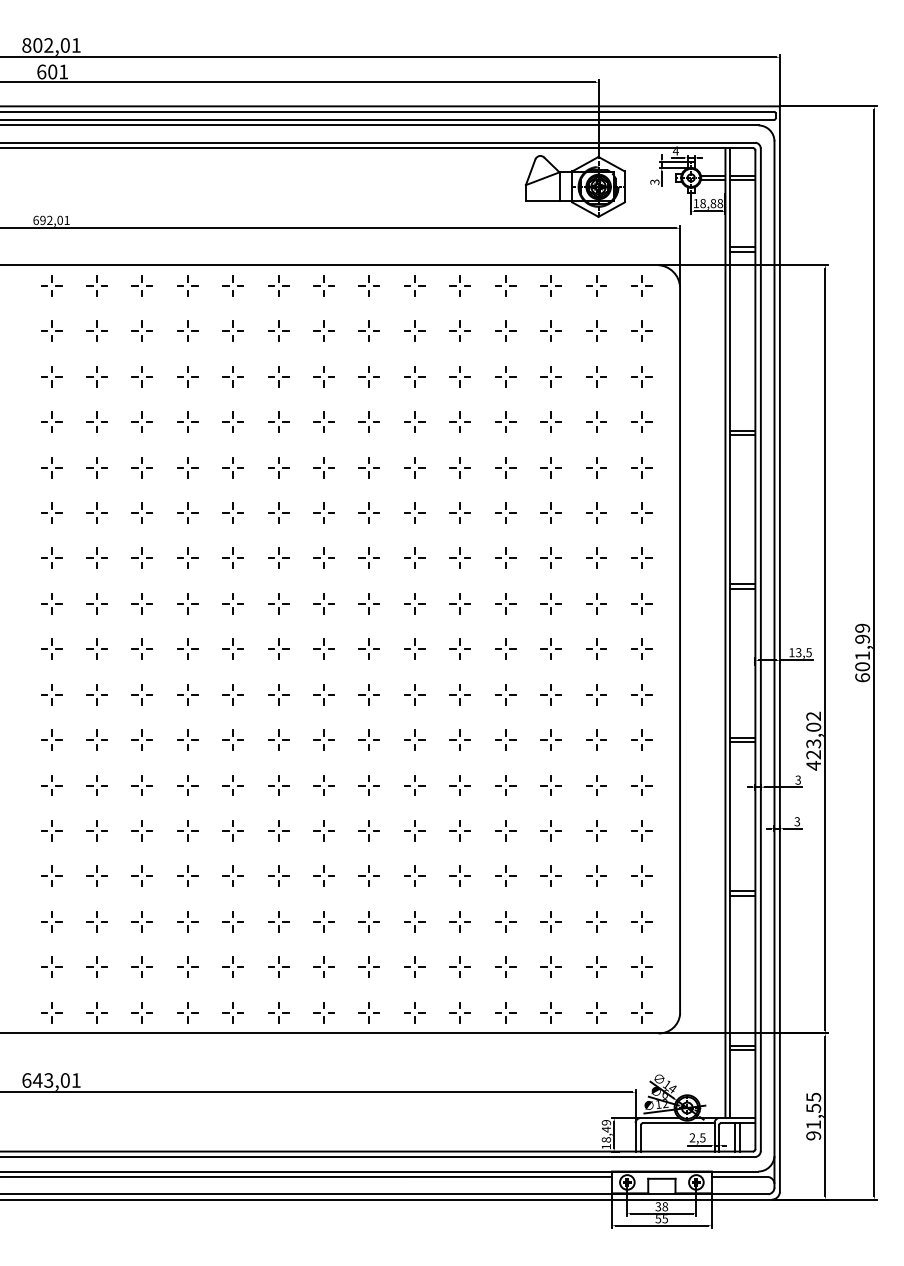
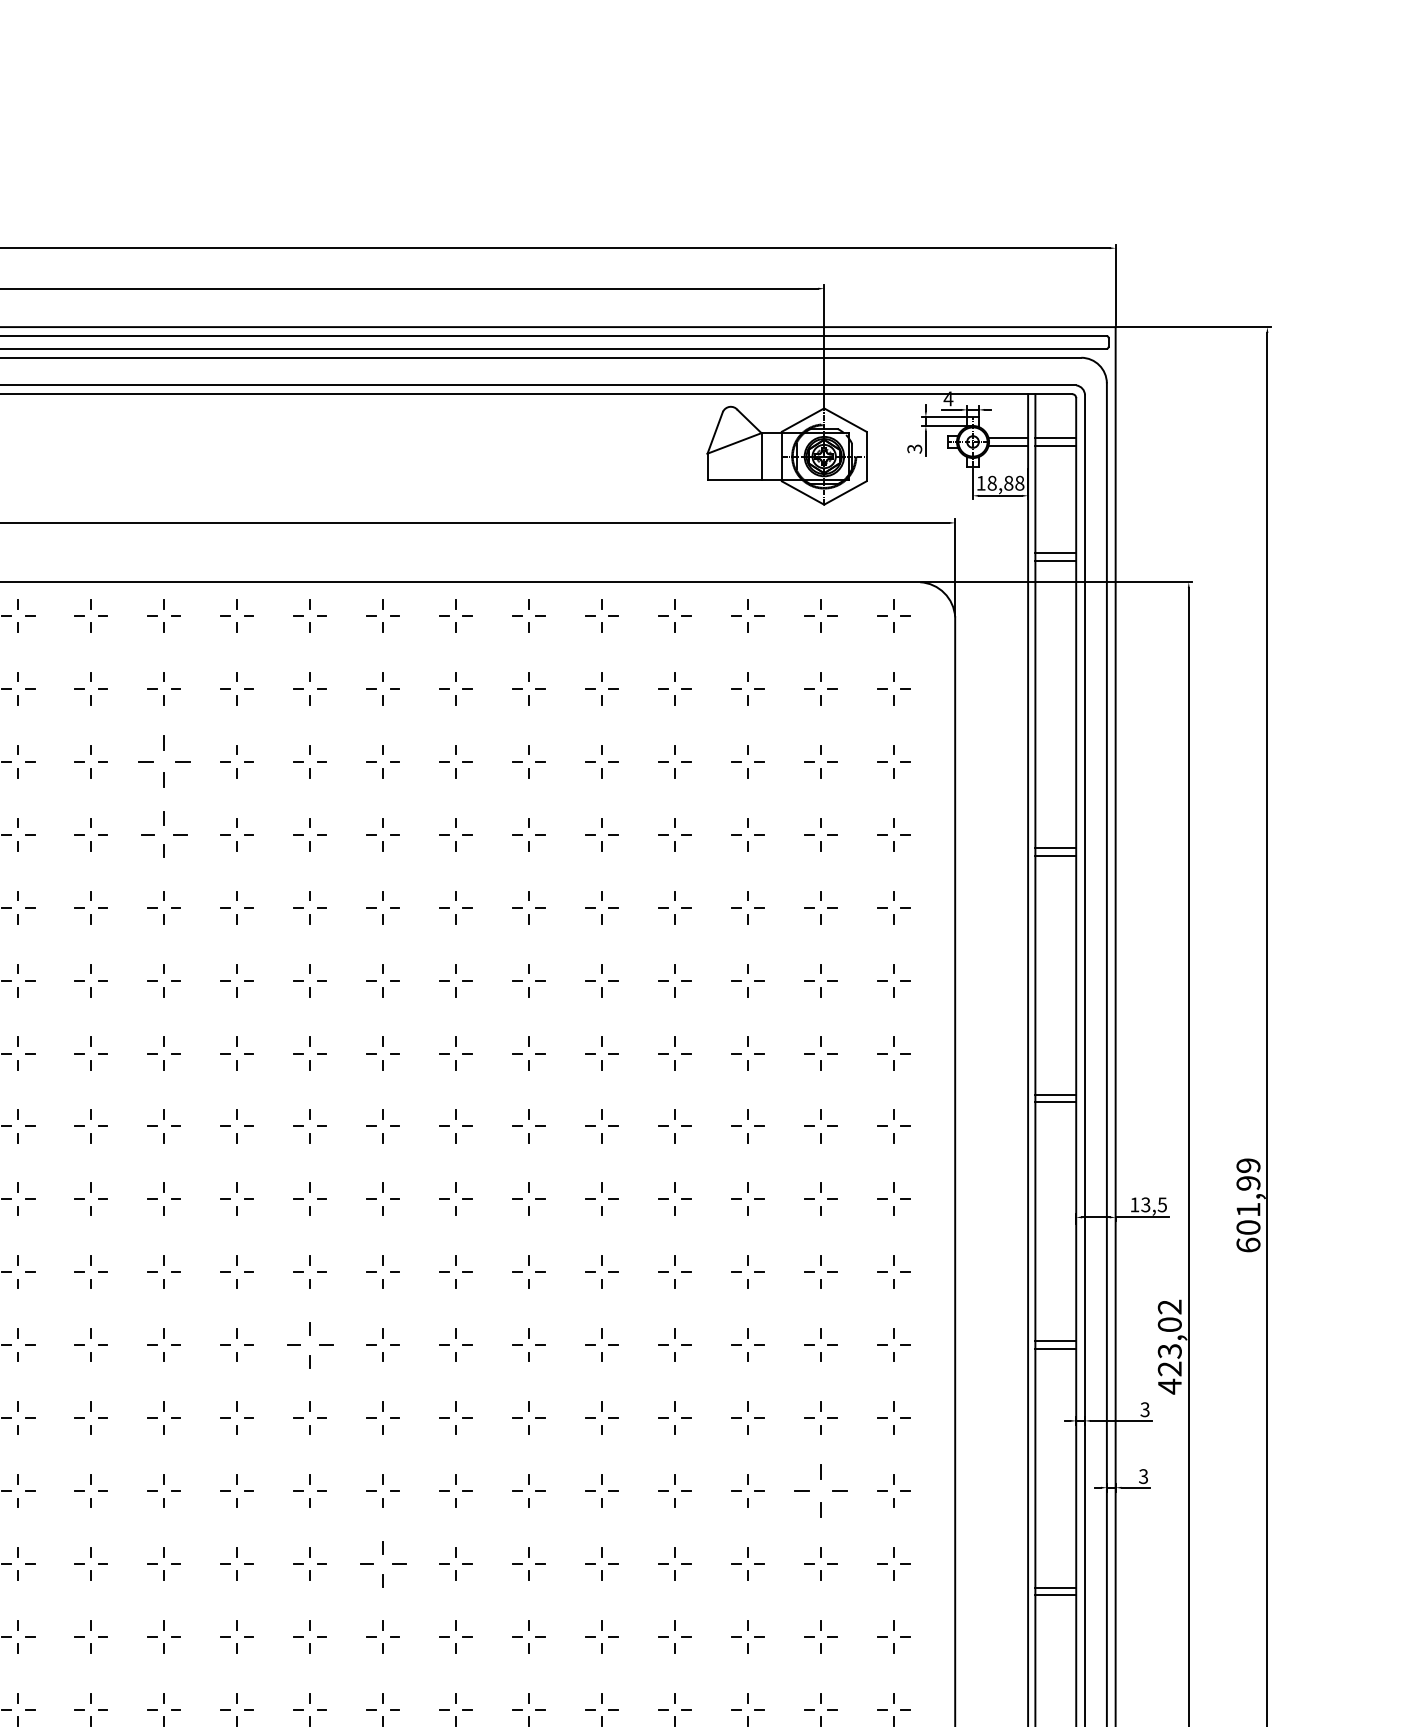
part: (187, 376) -> (163, 761), size x1.6
part: (187, 421) -> (163, 833), size x1.4
part: (278, 739) -> (309, 1344), size x1.4
part: (596, 830) -> (820, 1490), size x1.6
part: (323, 875) -> (382, 1562), size x1.4

